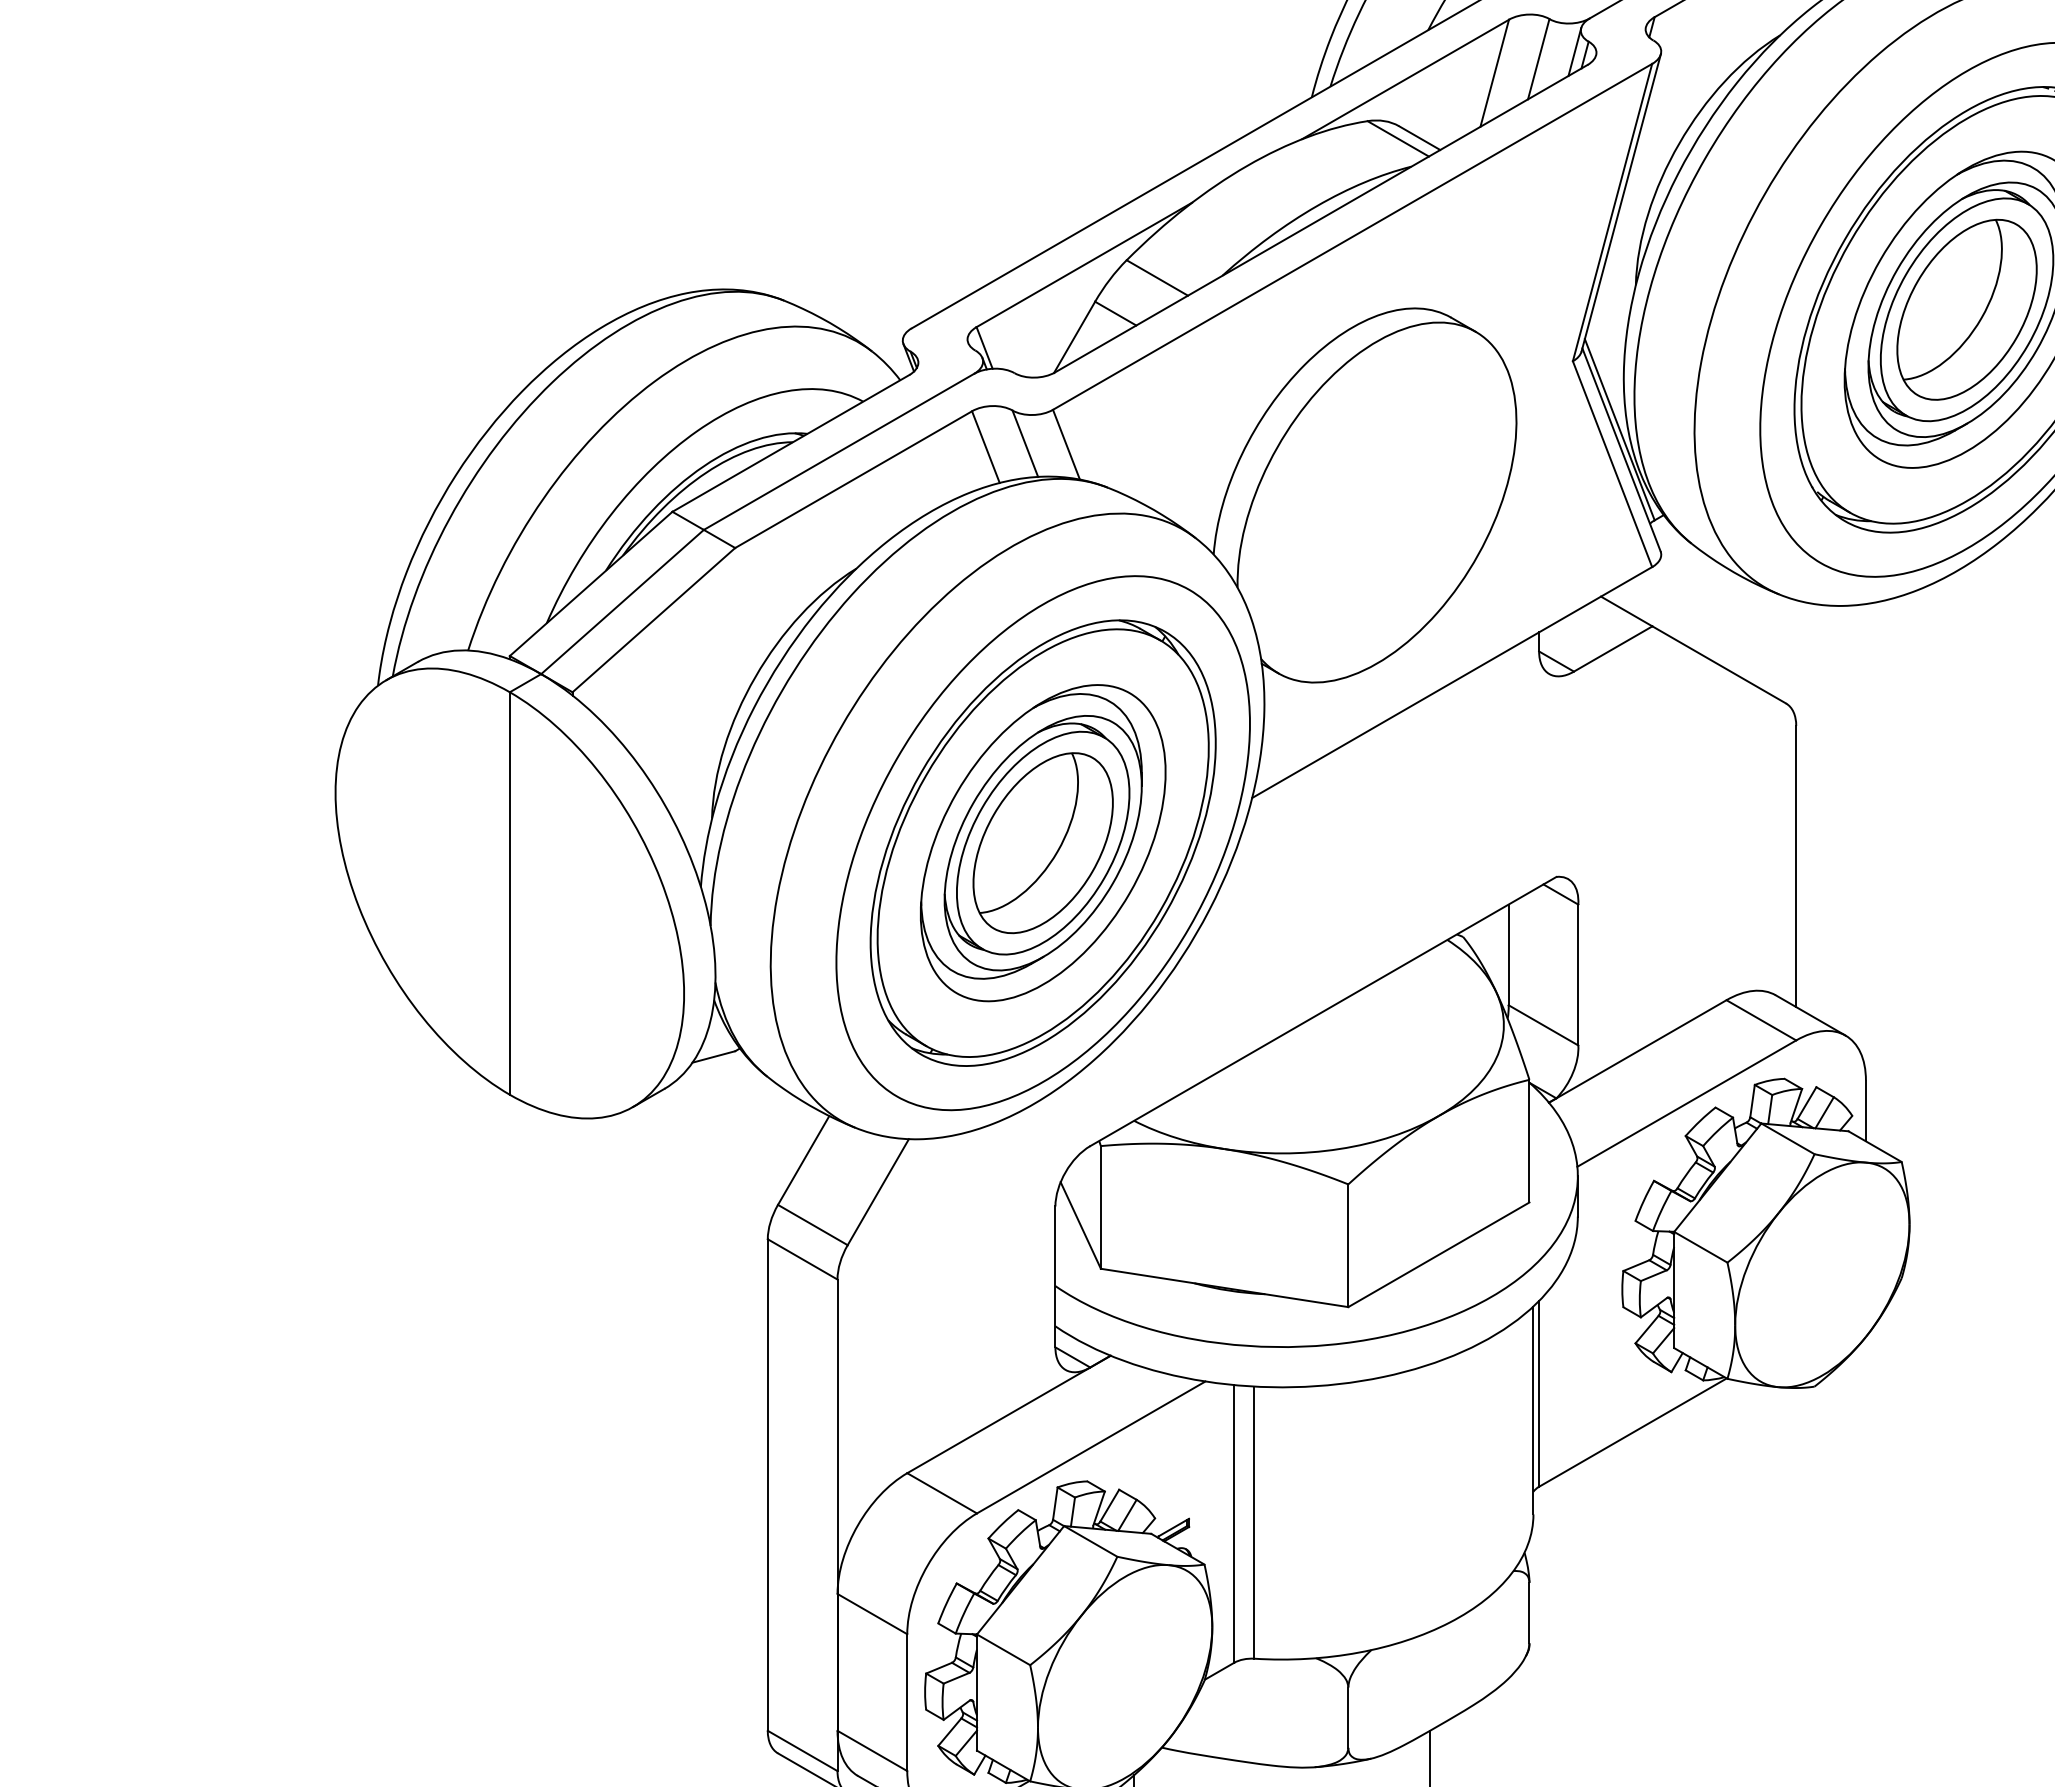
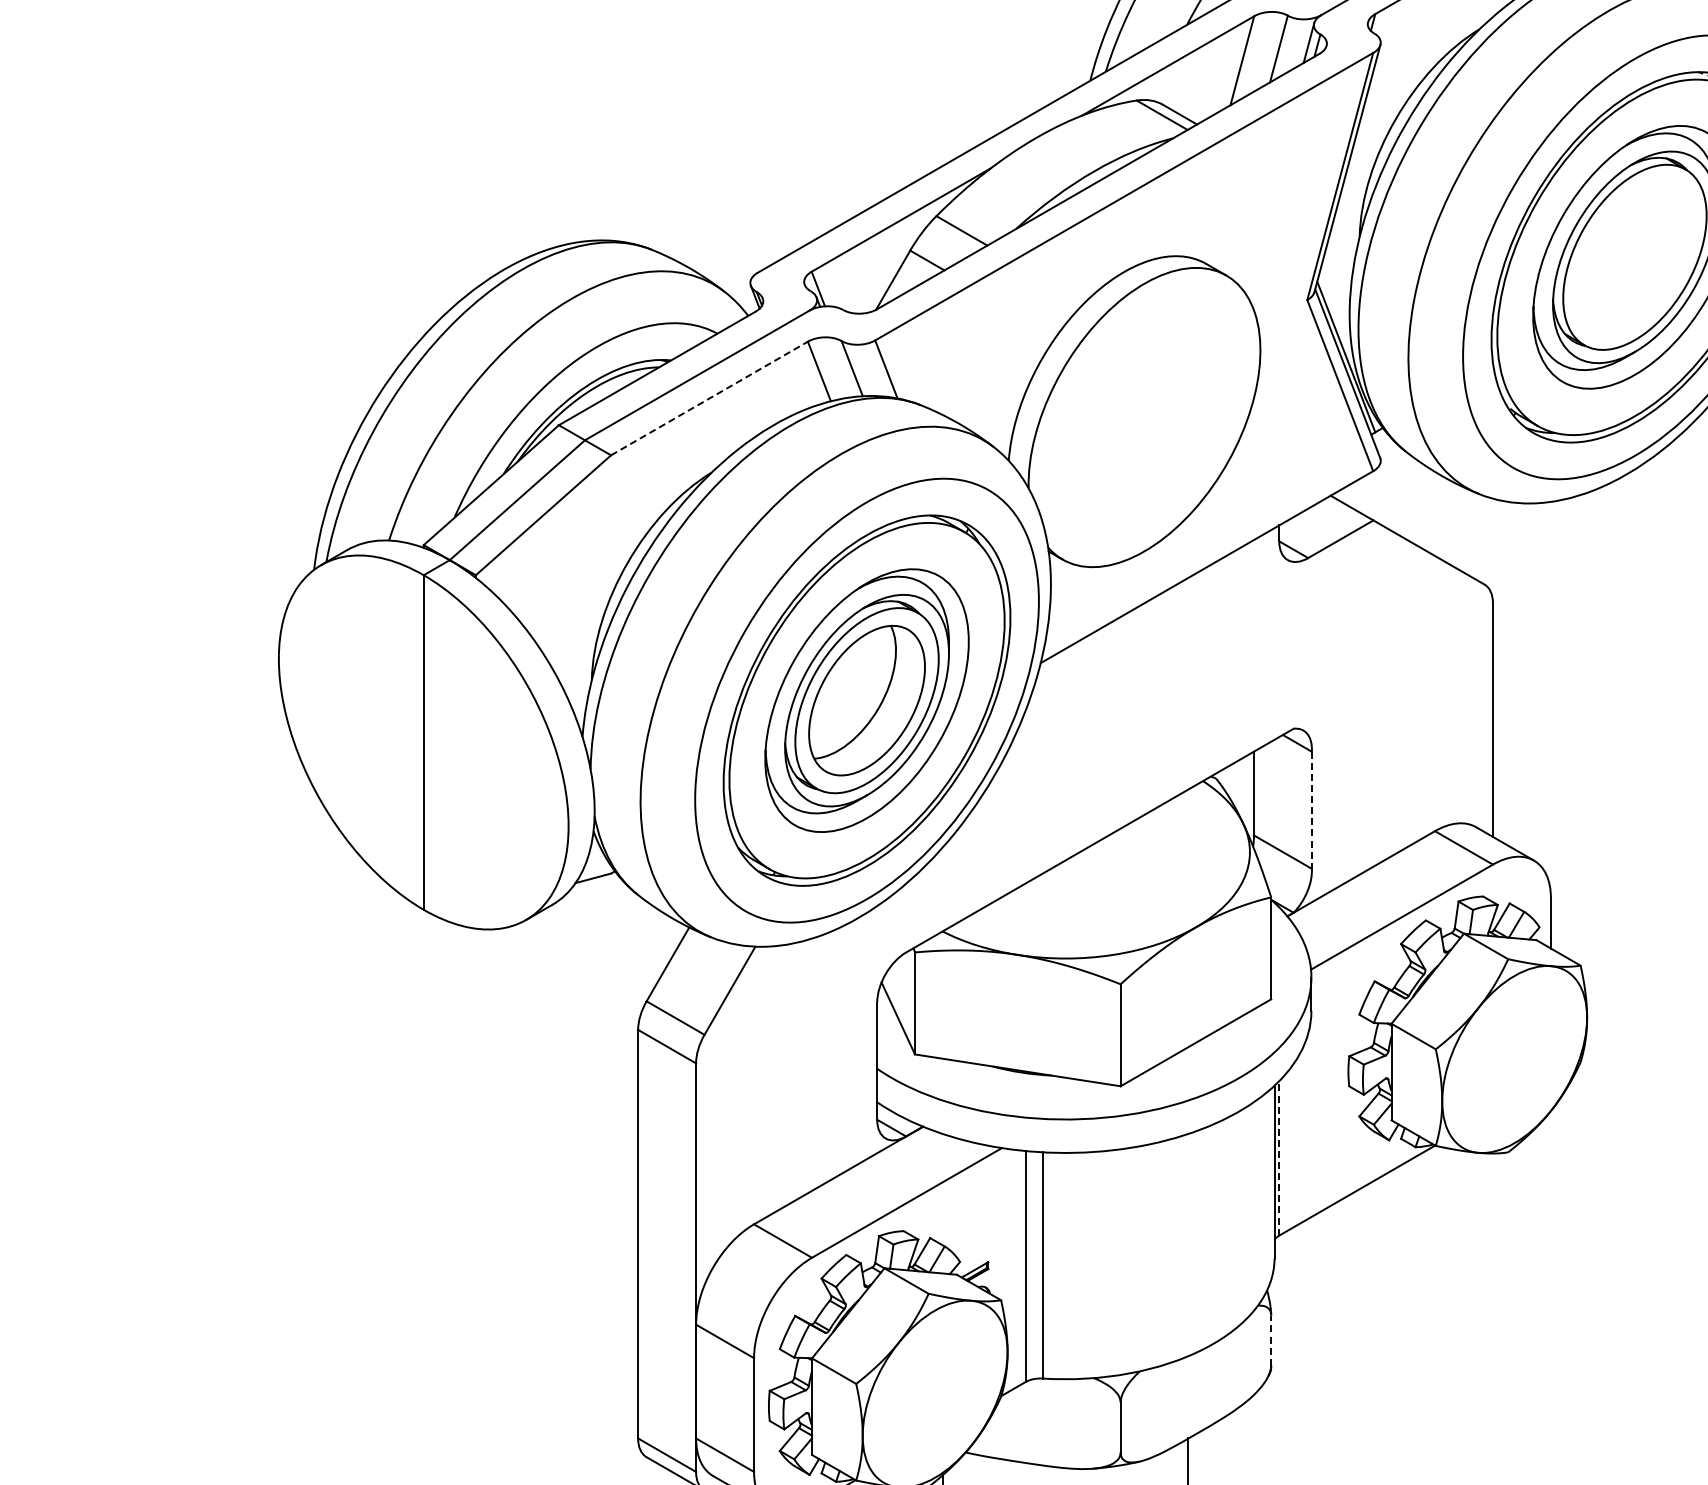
part: (1966, 309) -> (1634, 257), removed
line: (853, 479) -> (709, 398), solid -> dashed
line: (1577, 975) -> (1311, 810), solid -> dashed
line: (1539, 1393) -> (1279, 1158), solid -> dashed
line: (1529, 1612) -> (1271, 1340), solid -> dashed

